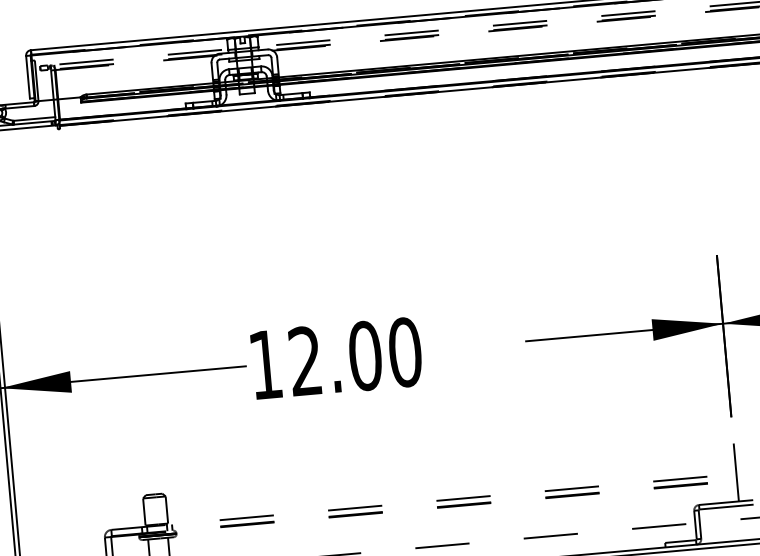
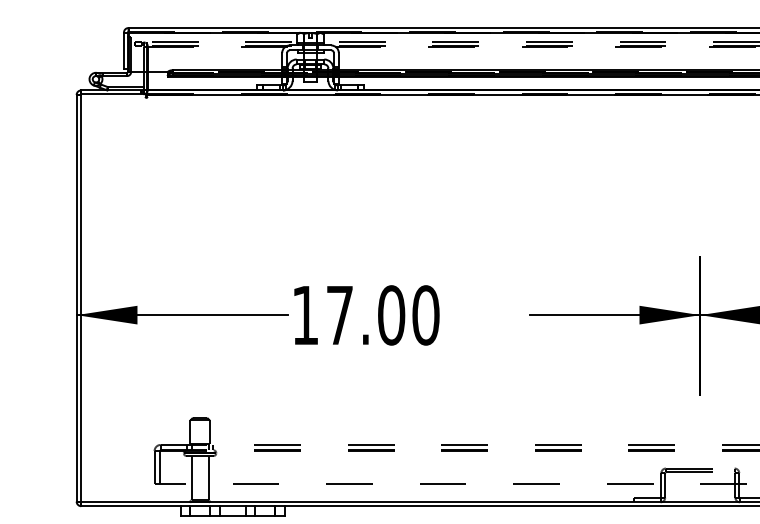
text: (304, 360) -> (339, 314), 12.00 -> 17.00
line: (736, 472) -> (700, 443), removed

